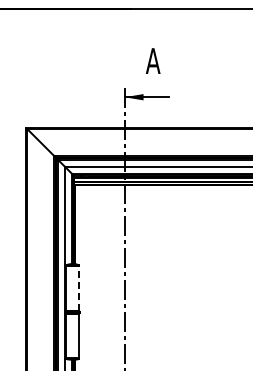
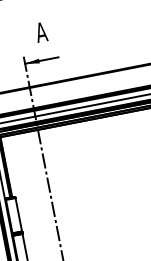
line: (79, 287) -> (18, 214), dashed -> solid

